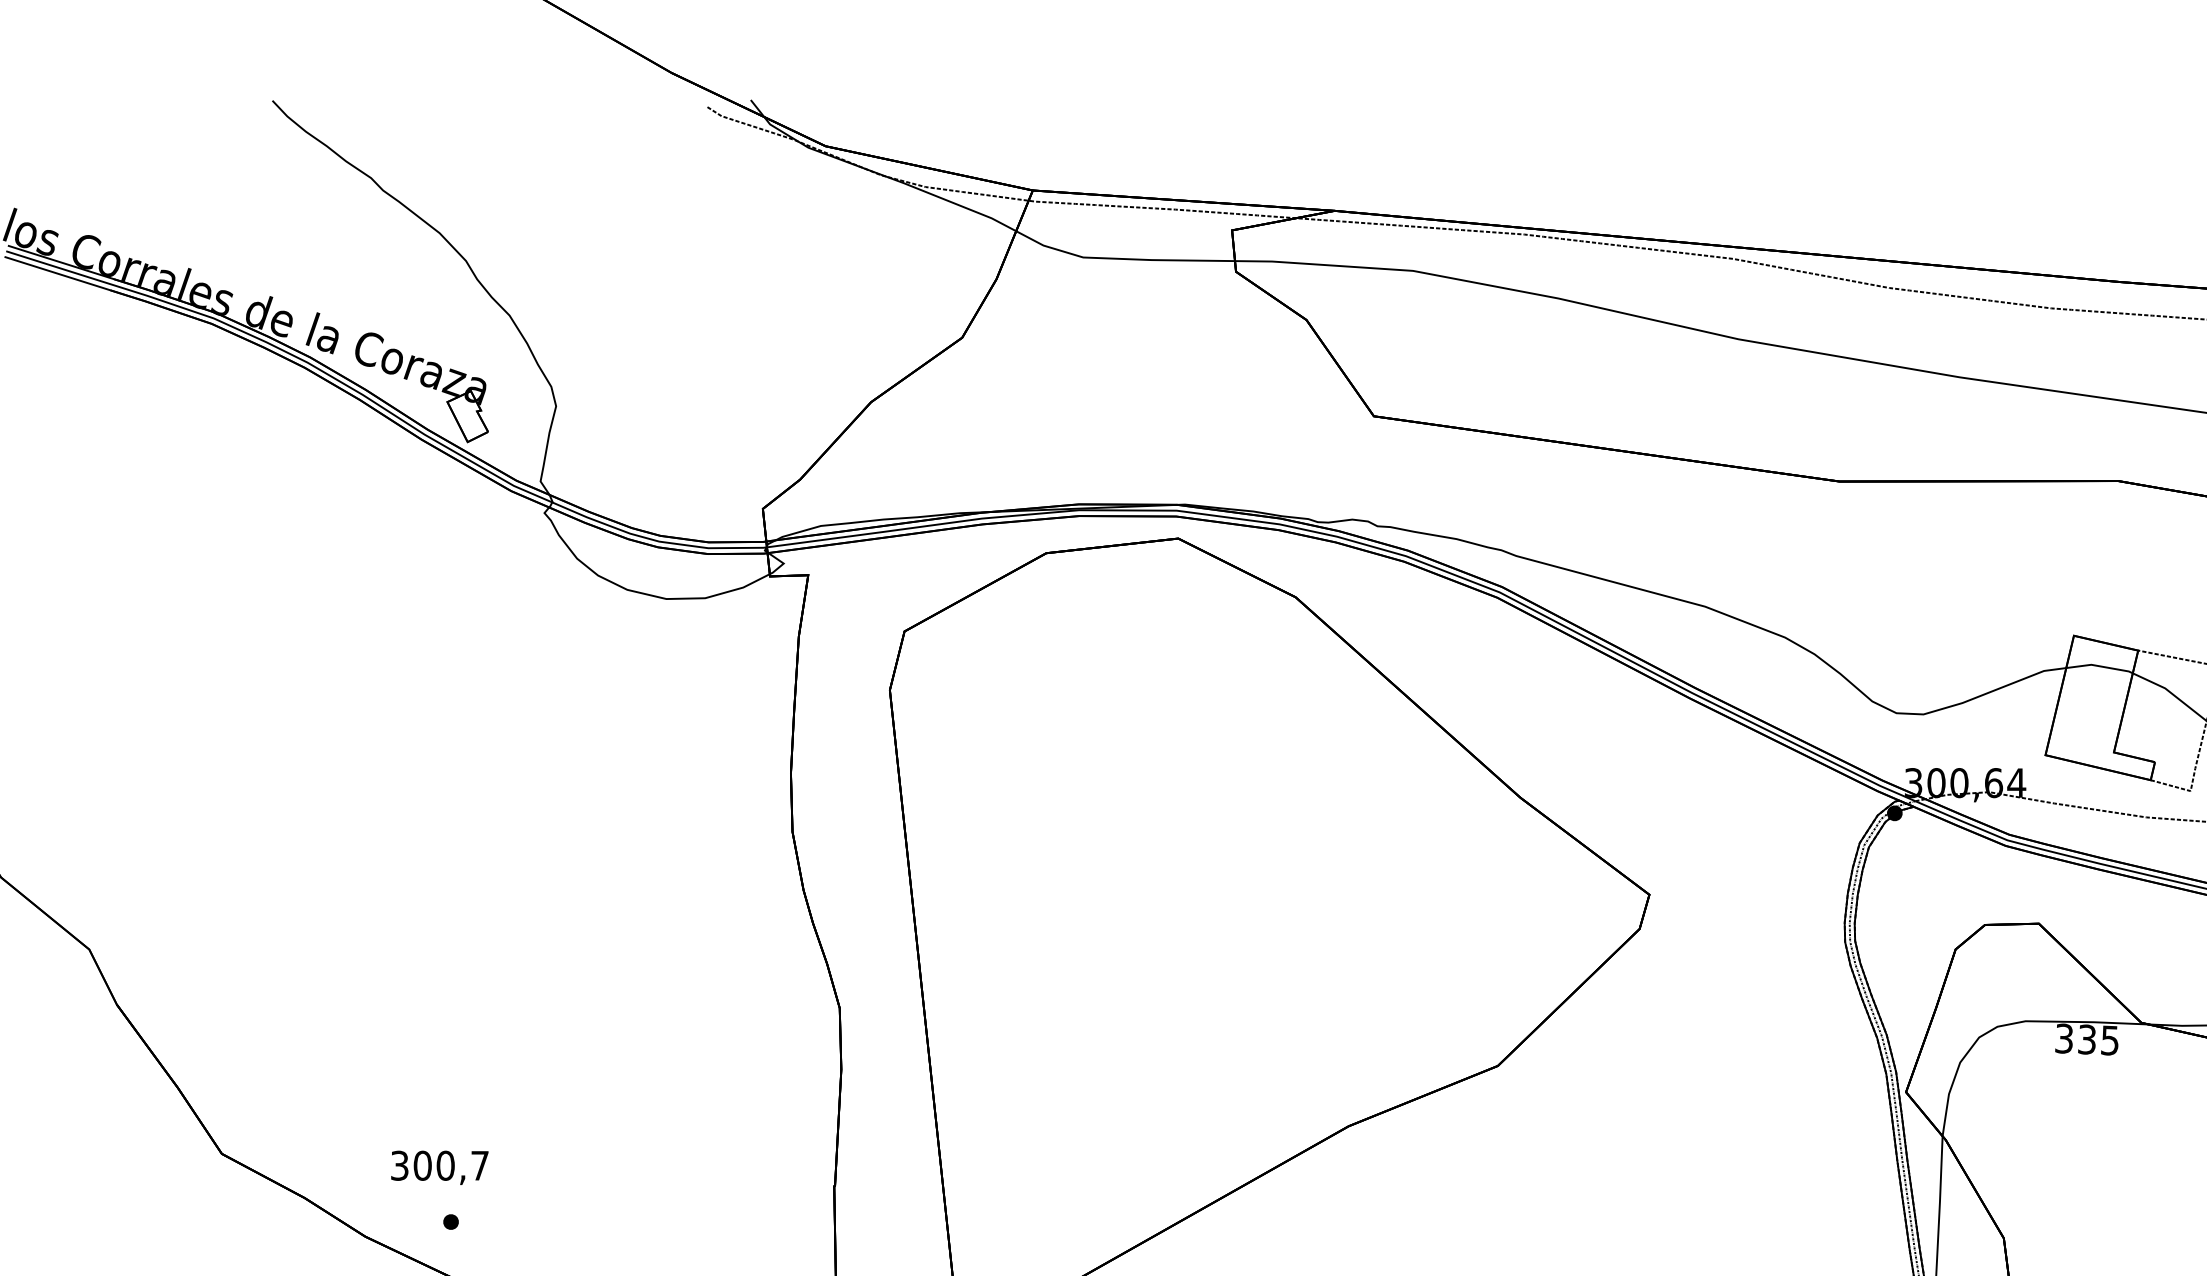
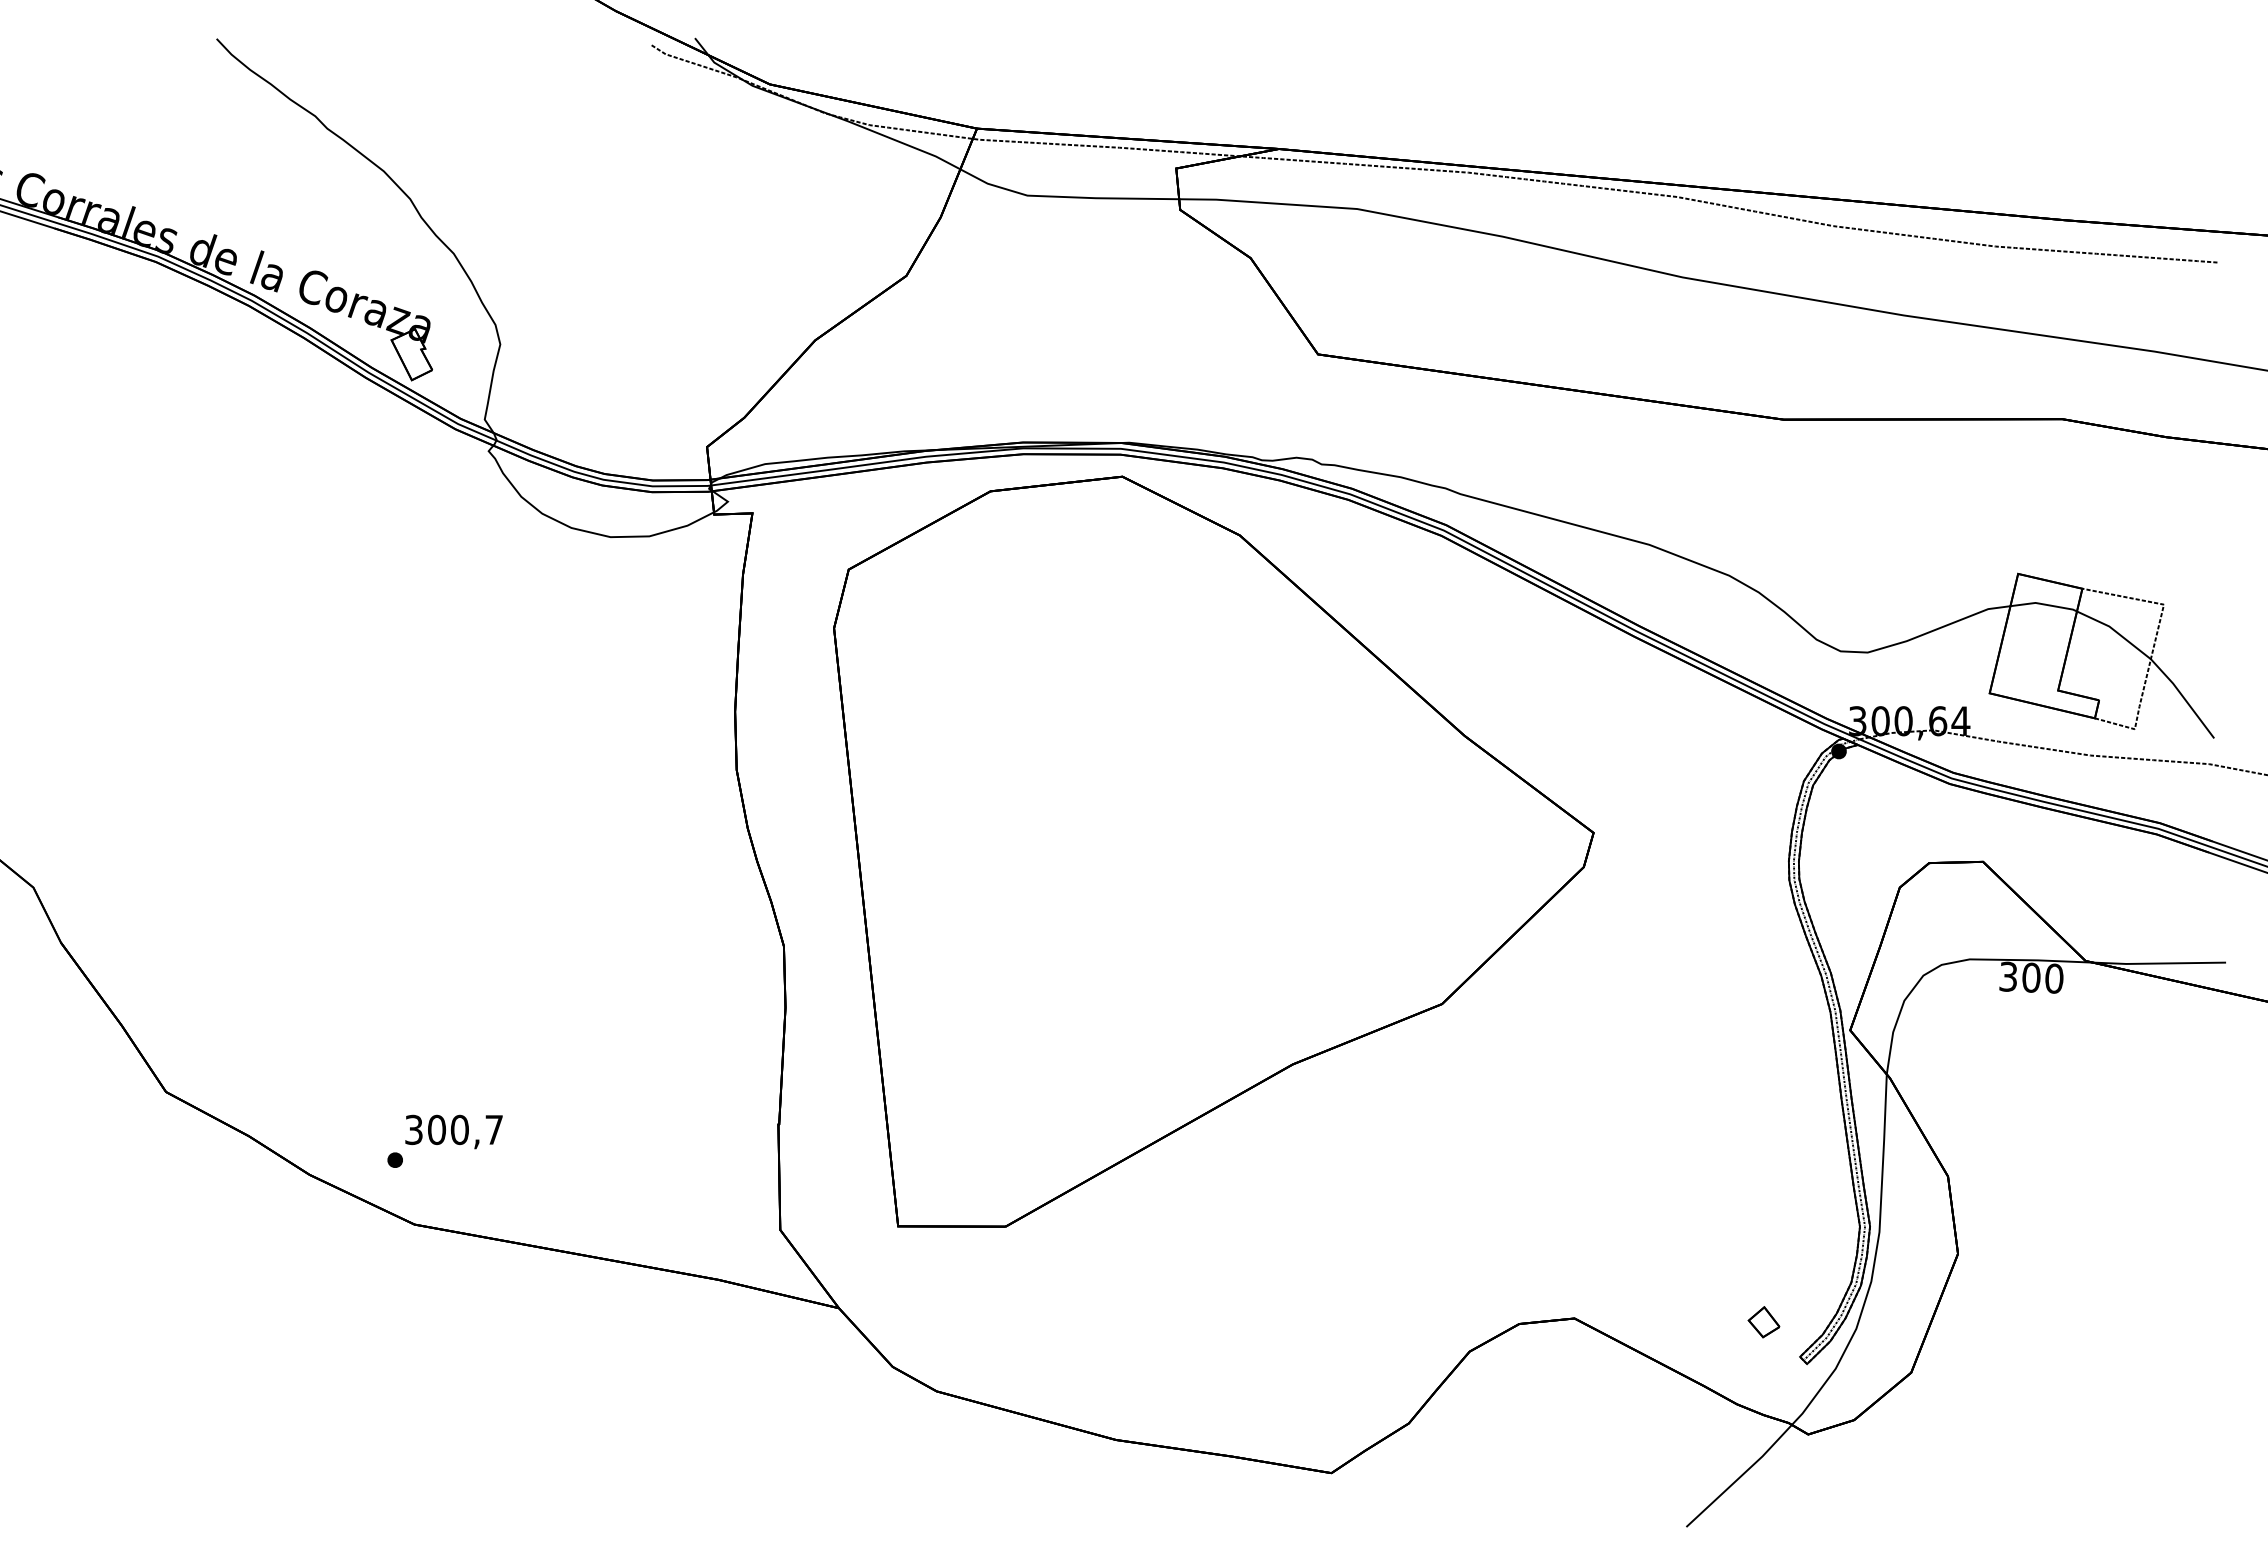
text: (2098, 1039) -> (2042, 977), 335 -> 300
text: (439, 1167) -> (453, 1131), moved

